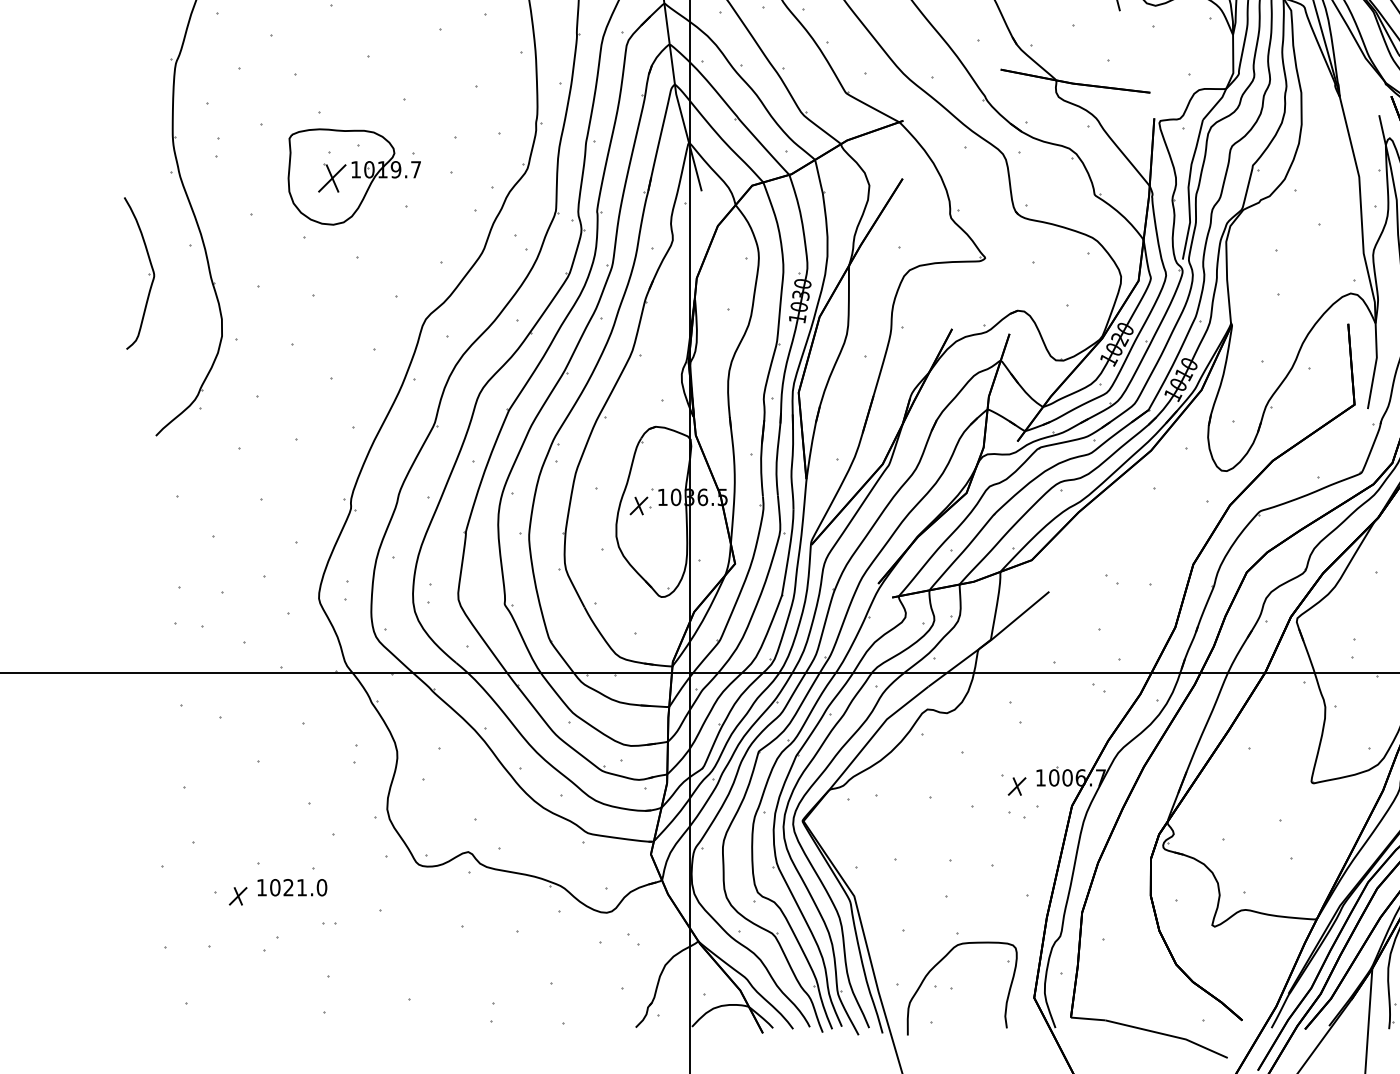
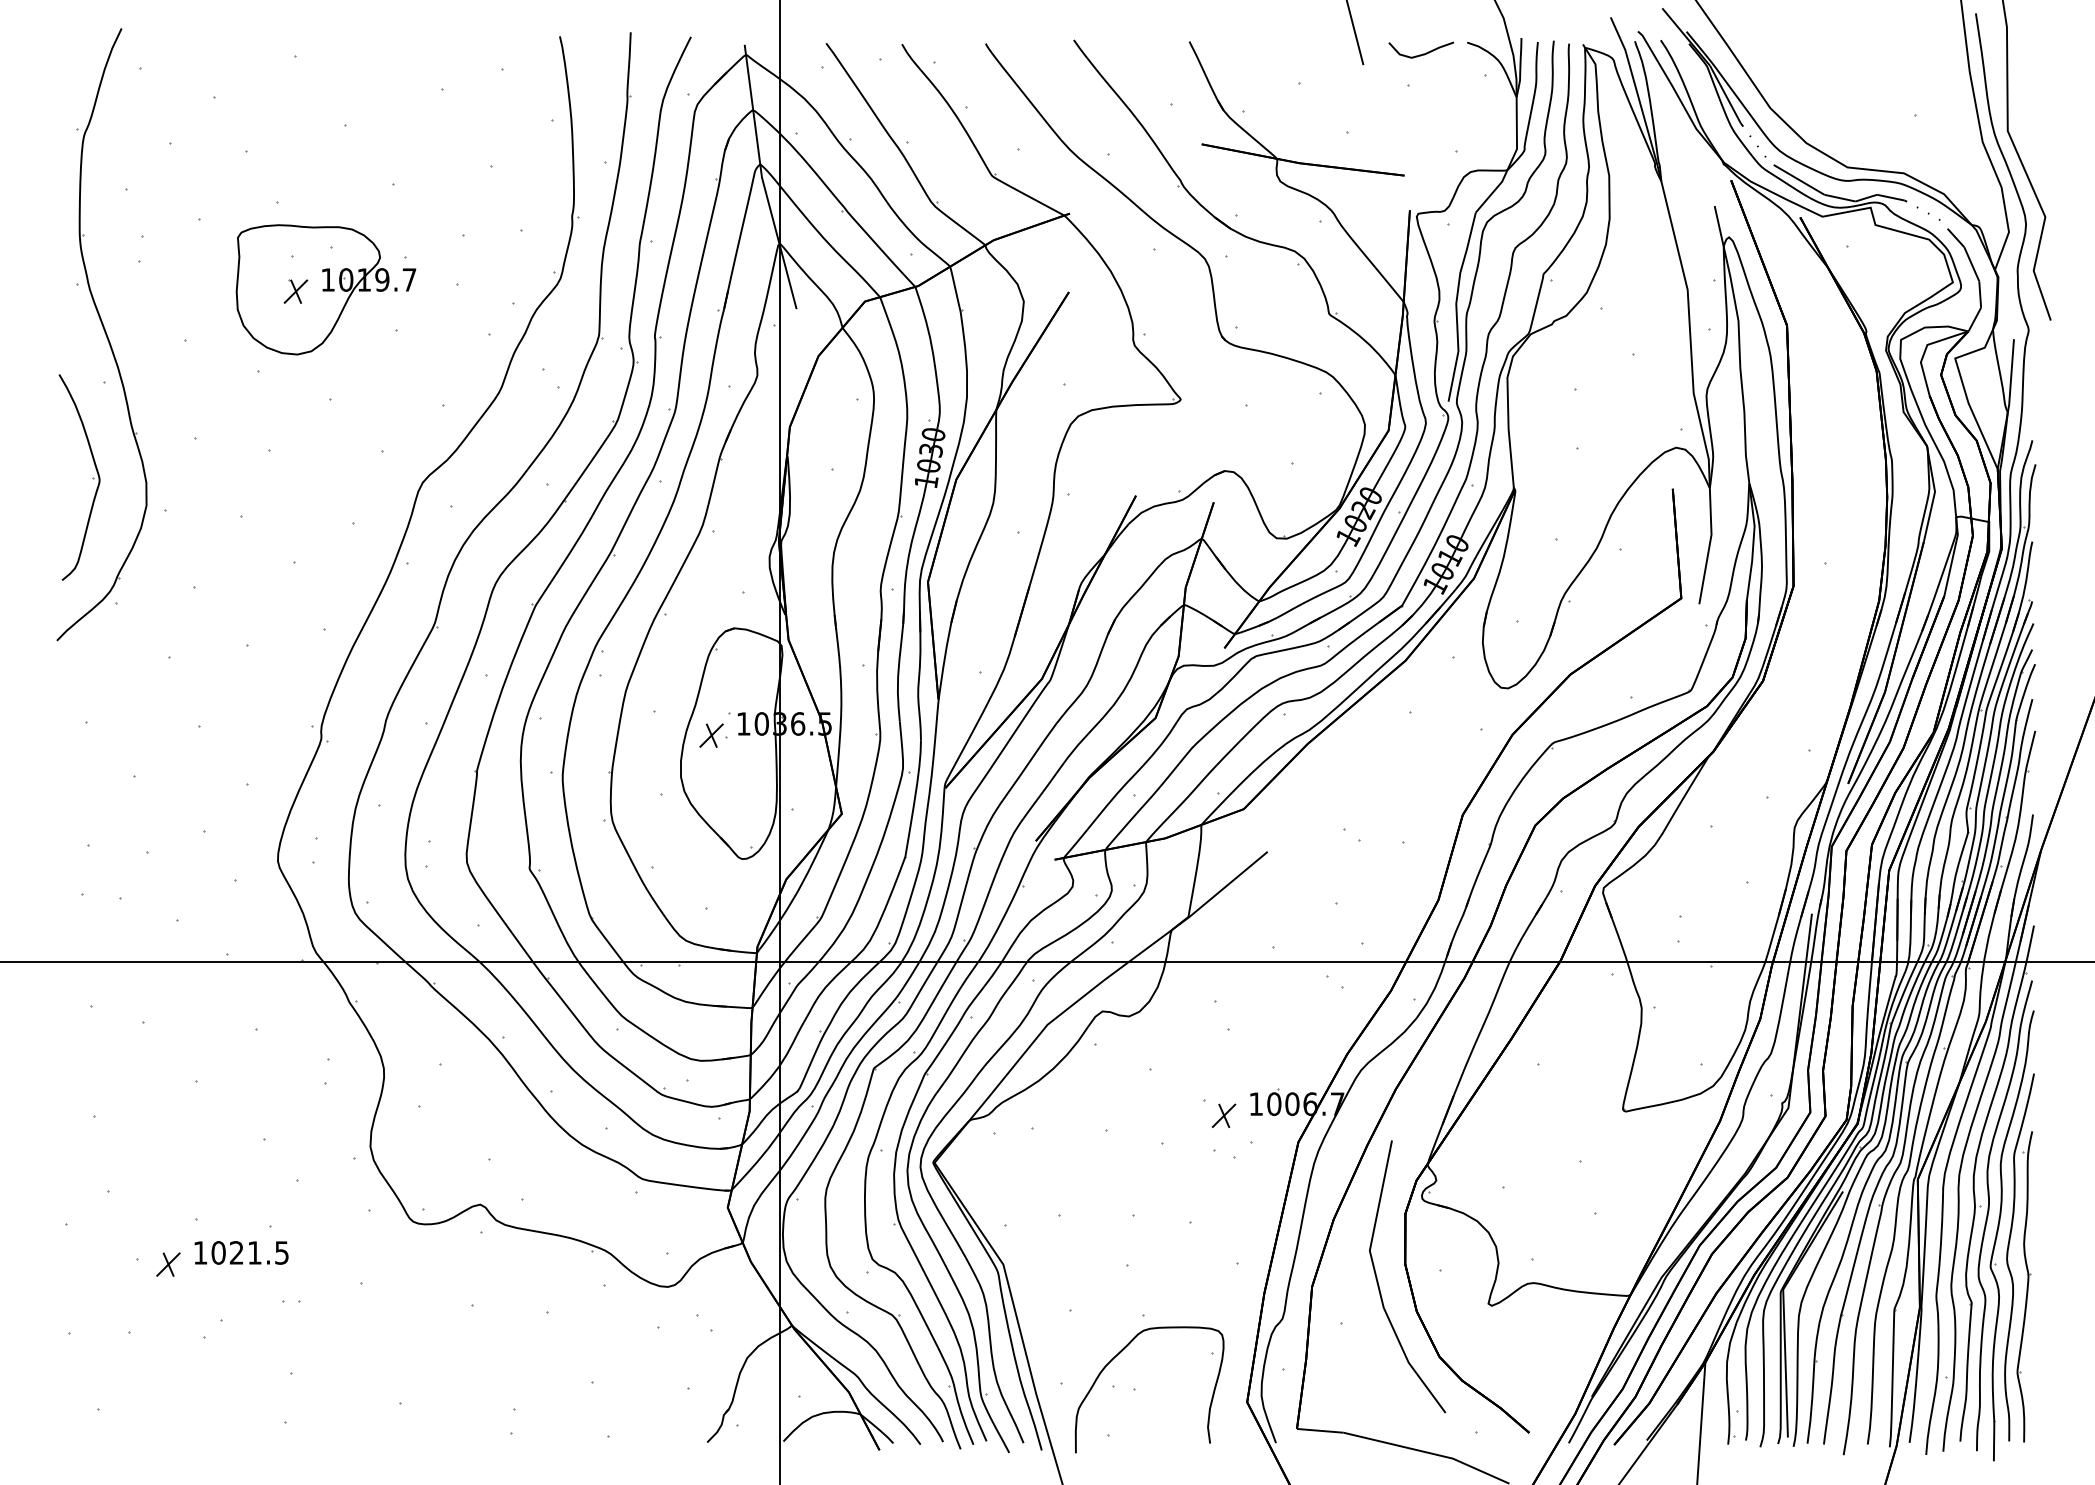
part: (331, 178) -> (295, 291), size x0.62
part: (148, 274) -> (92, 478), moved
text: (322, 887) -> (282, 1252), 1021.0 -> 1021.5
line: (1131, 911) -> (1379, 1285), added

